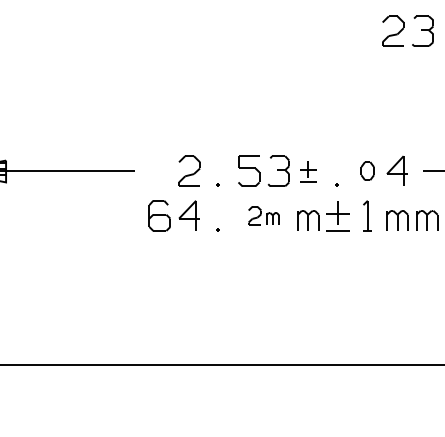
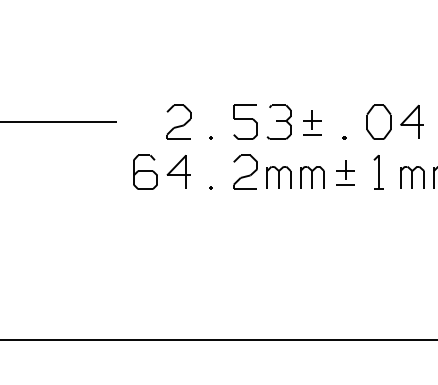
part: (367, 170) -> (378, 121), size x1.67
part: (263, 215) -> (261, 171), size x1.67
part: (337, 216) -> (344, 173), size x0.71

